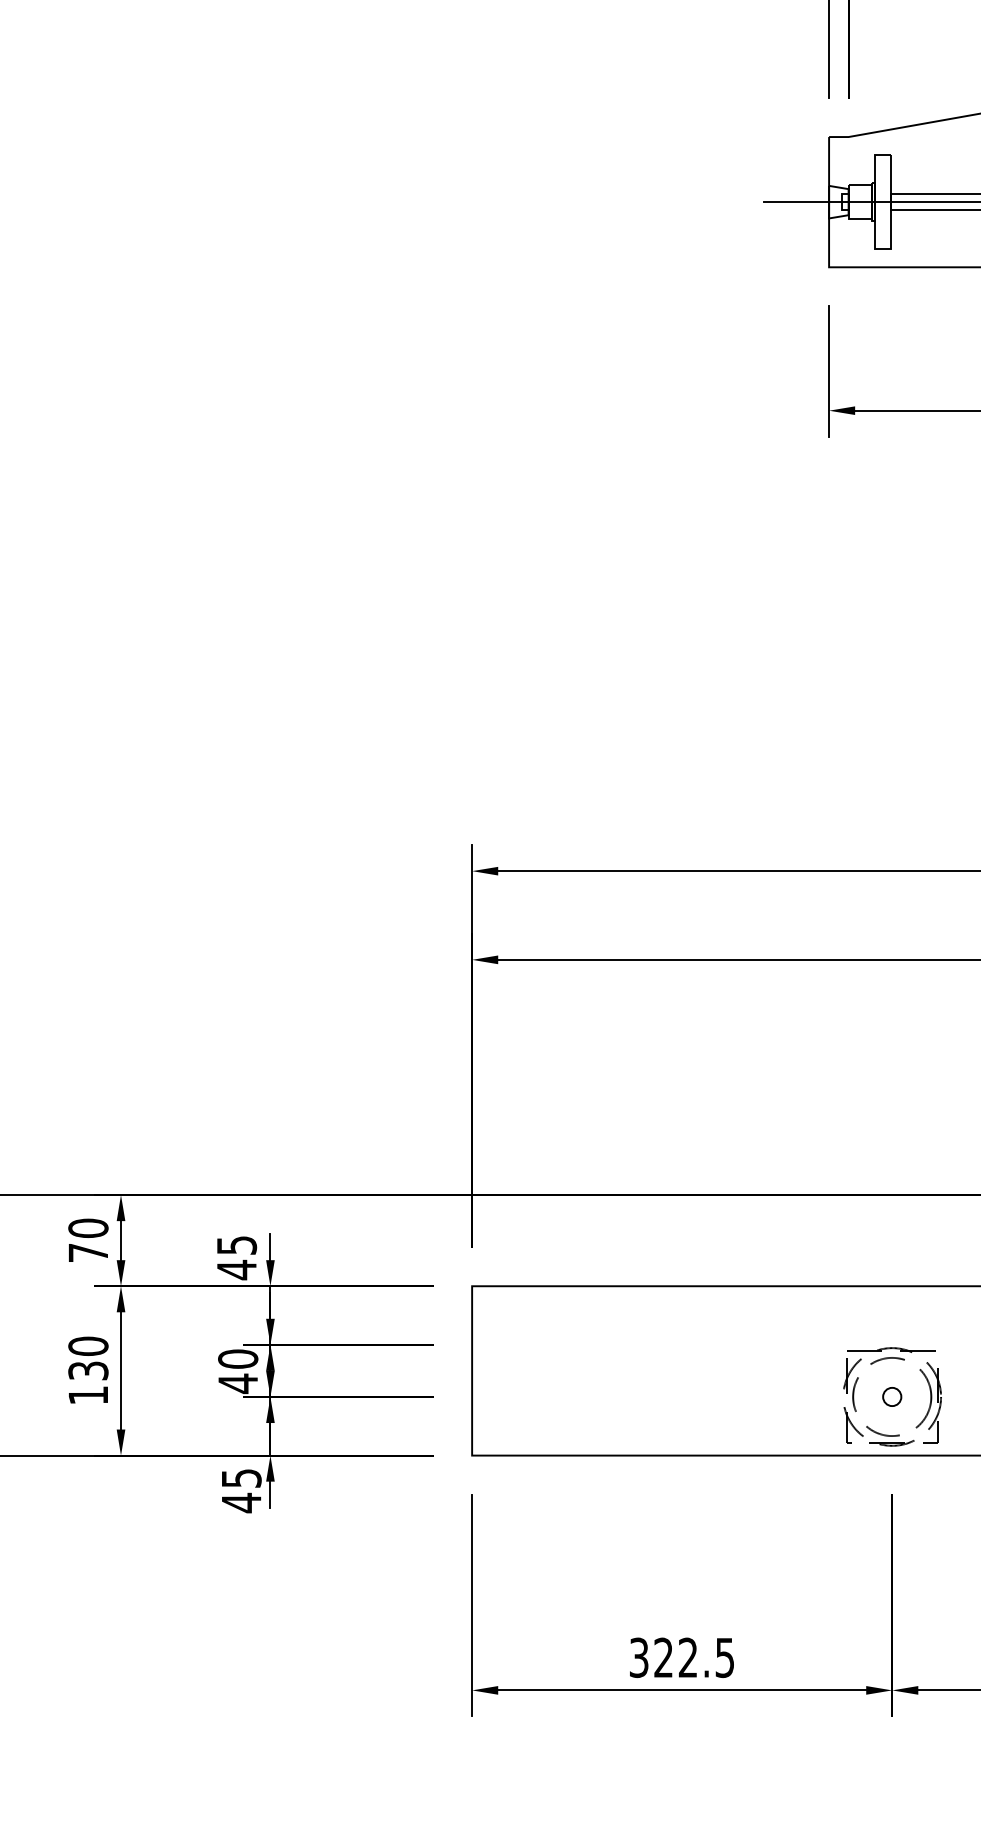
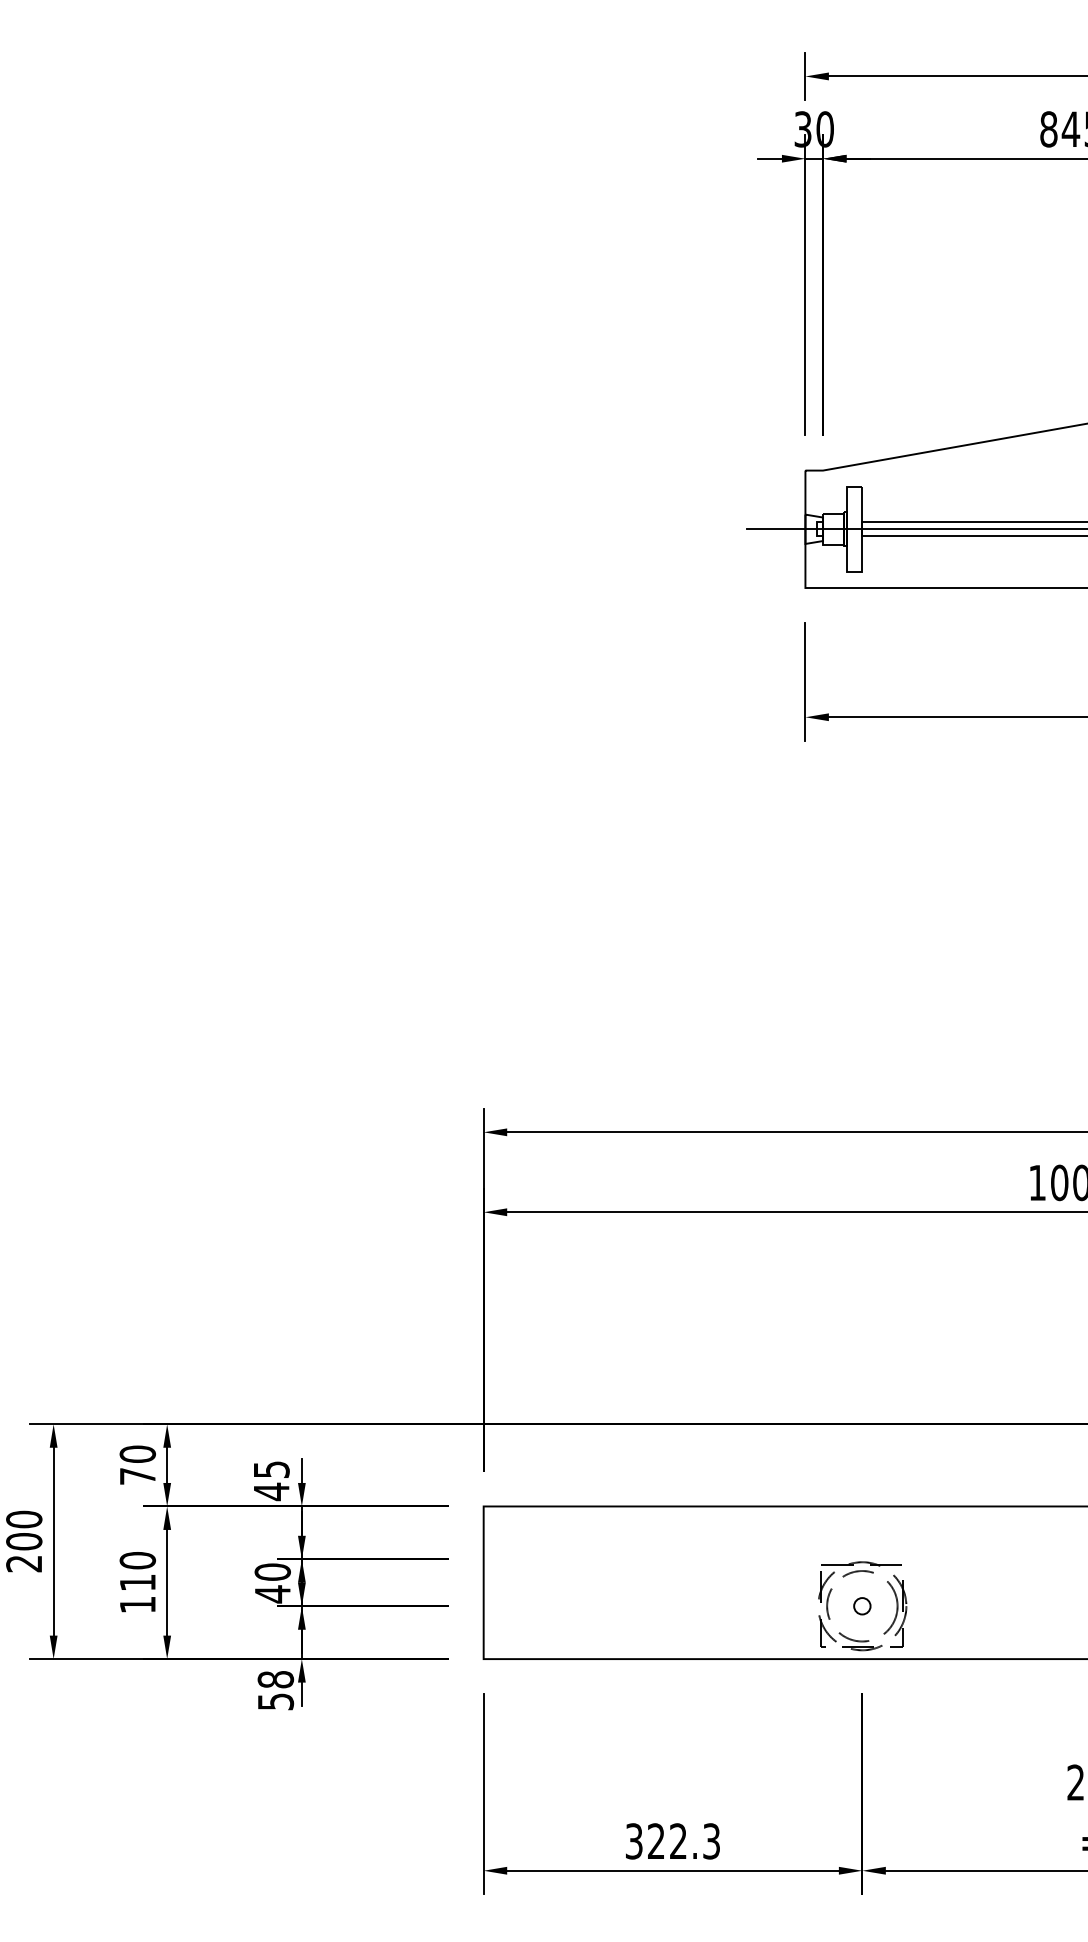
text: (88, 1370) -> (137, 1582), 130 -> 110
text: (241, 1491) -> (275, 1691), 45 -> 58
text: (724, 1656) -> (711, 1840), 322.5 -> 322.3

